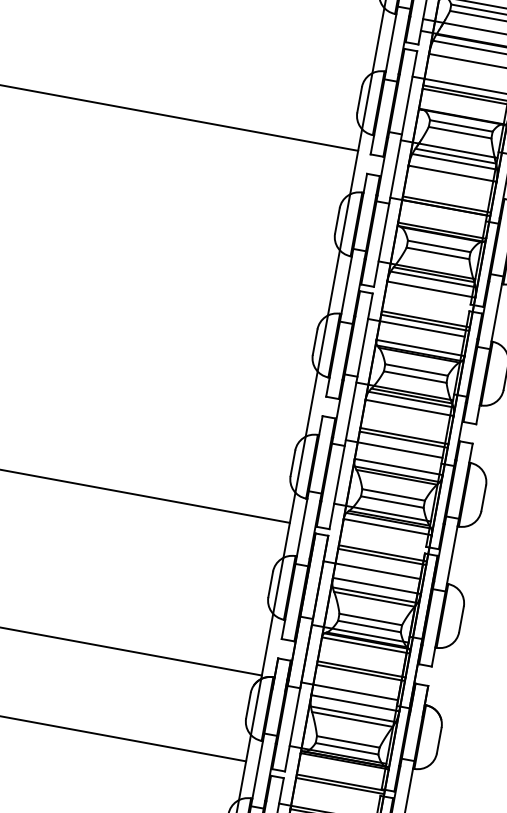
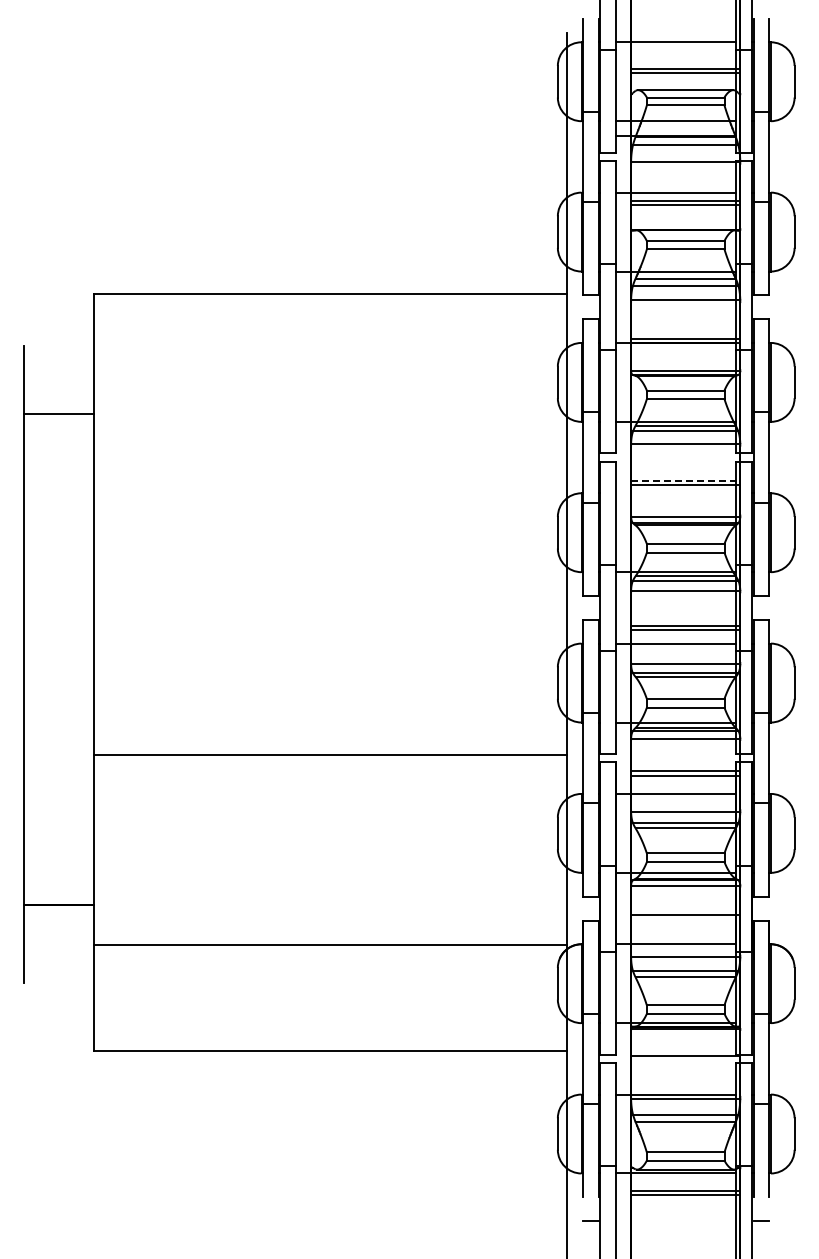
line: (425, 318) -> (685, 480), solid -> dashed
line: (416, 328) -> (676, 493), removed
line: (360, 672) -> (685, 919), removed
line: (339, 786) -> (685, 1060), removed

